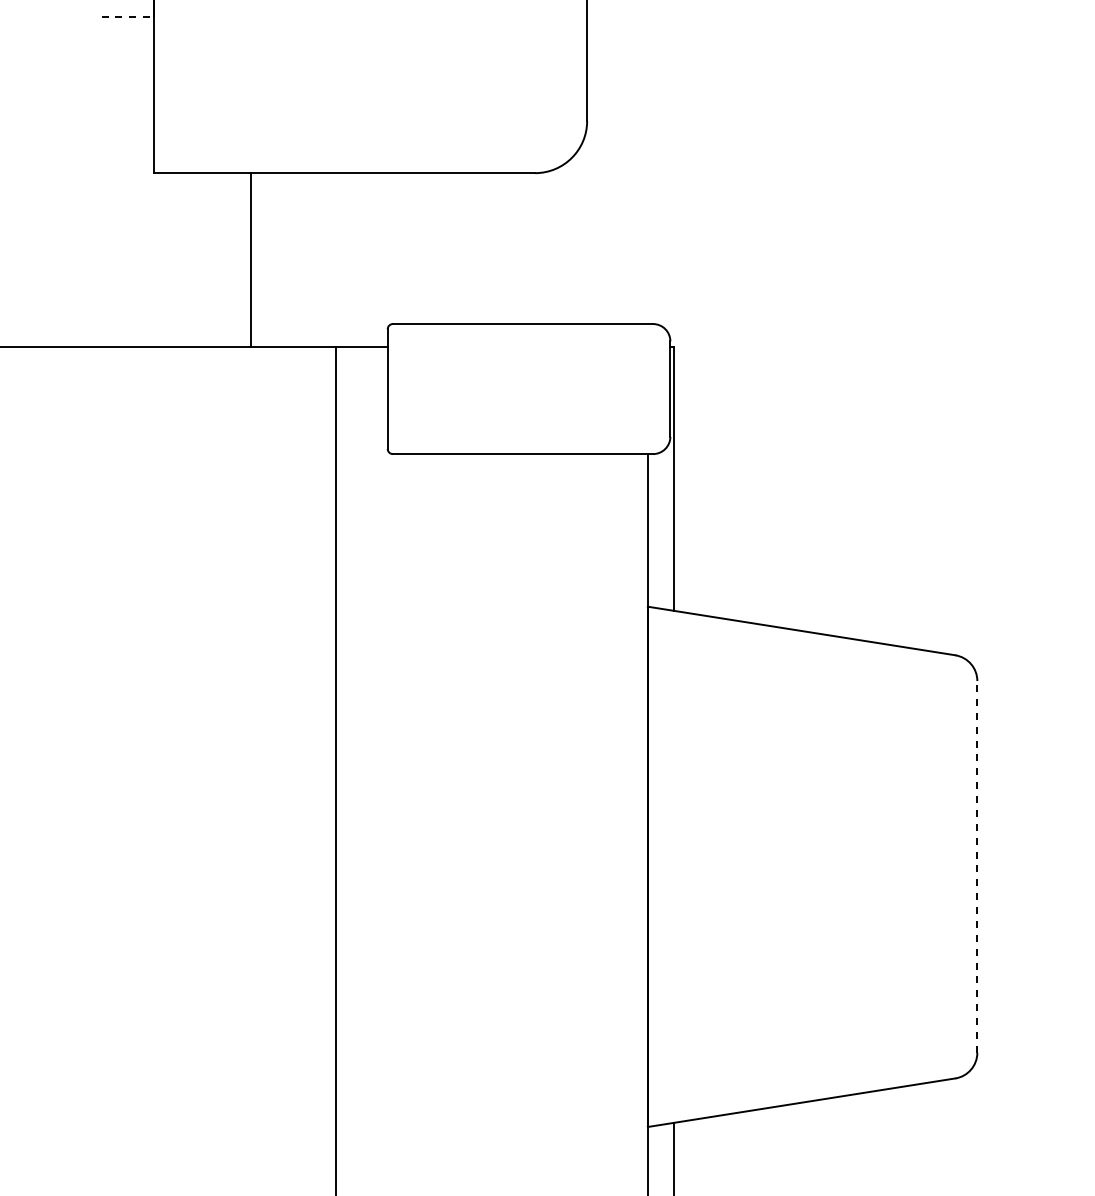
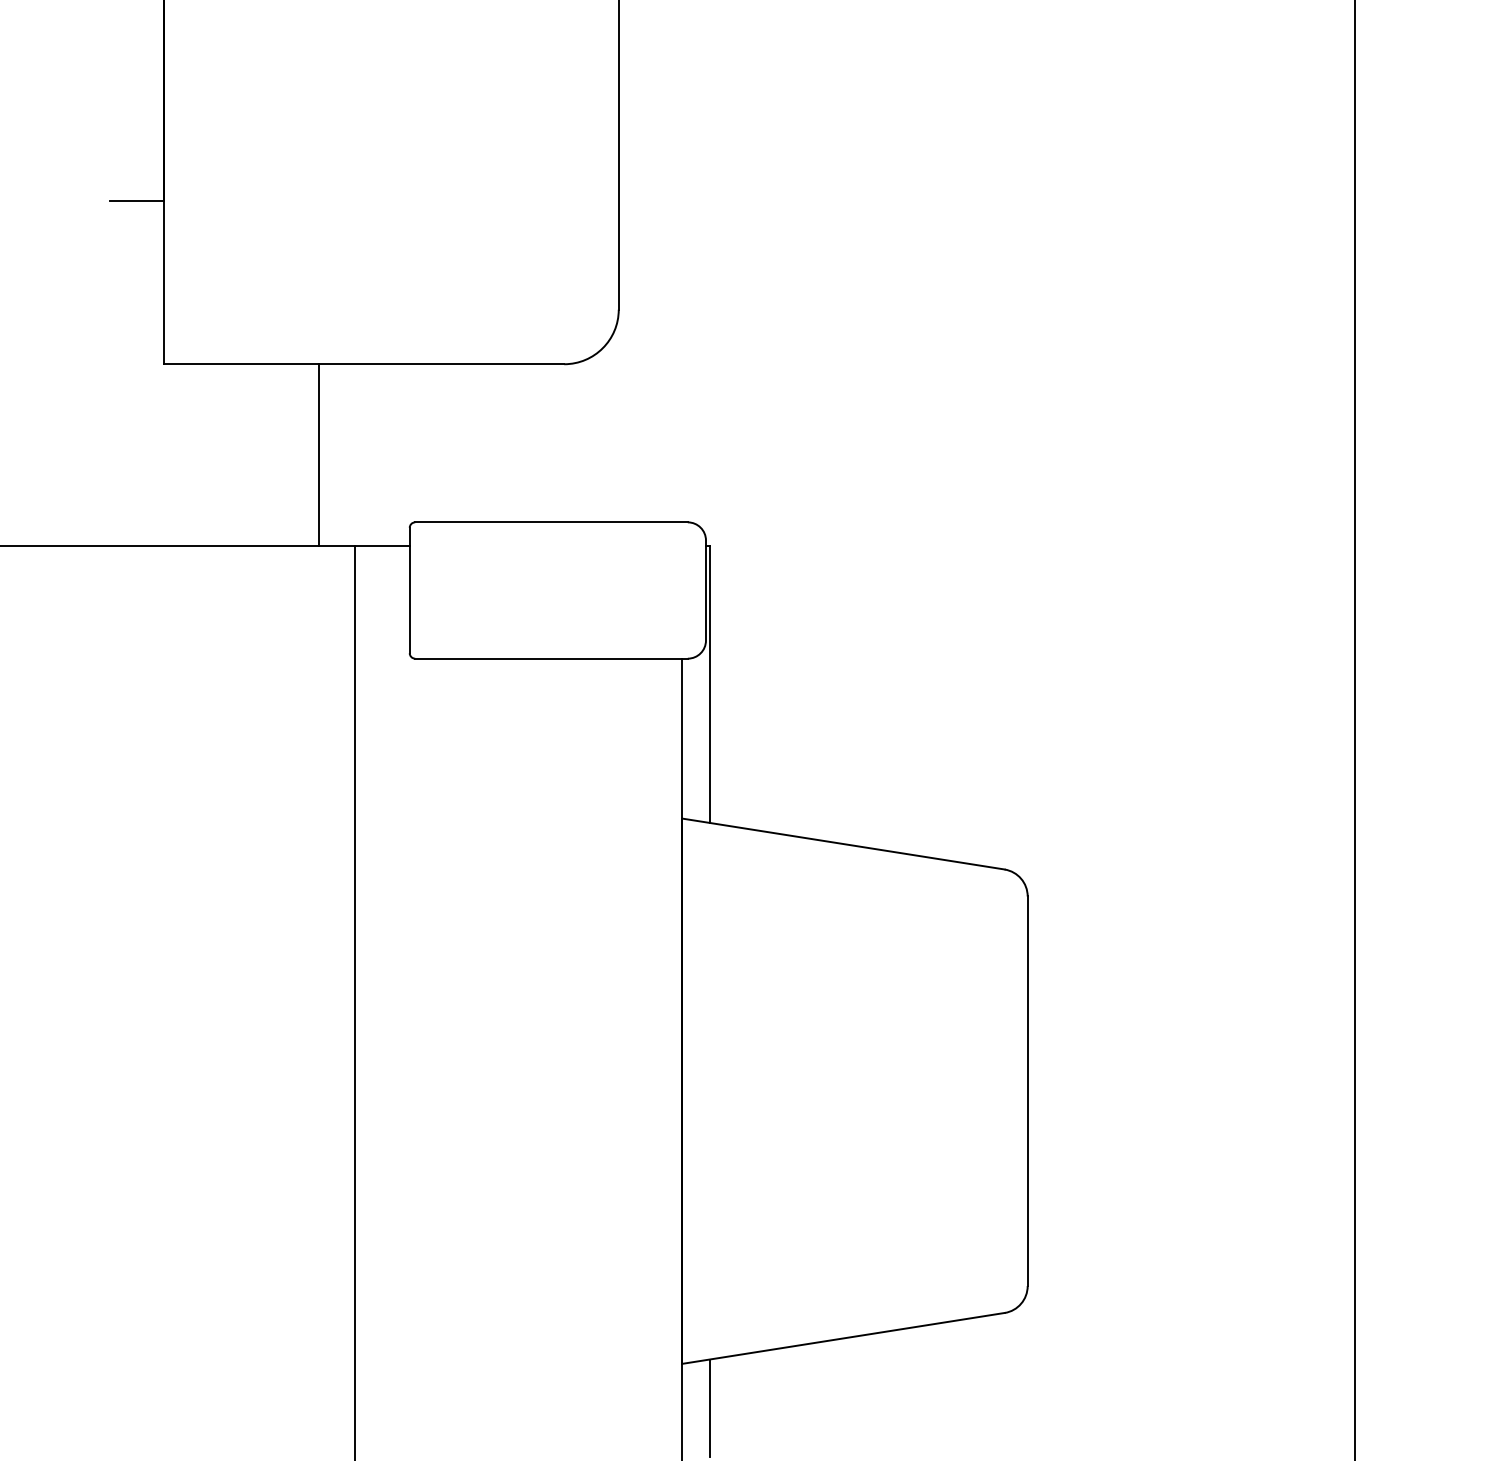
line: (127, 16) -> (137, 200), dashed -> solid
line: (251, 259) -> (318, 454), moved
line: (977, 867) -> (1027, 1091), dashed -> solid

